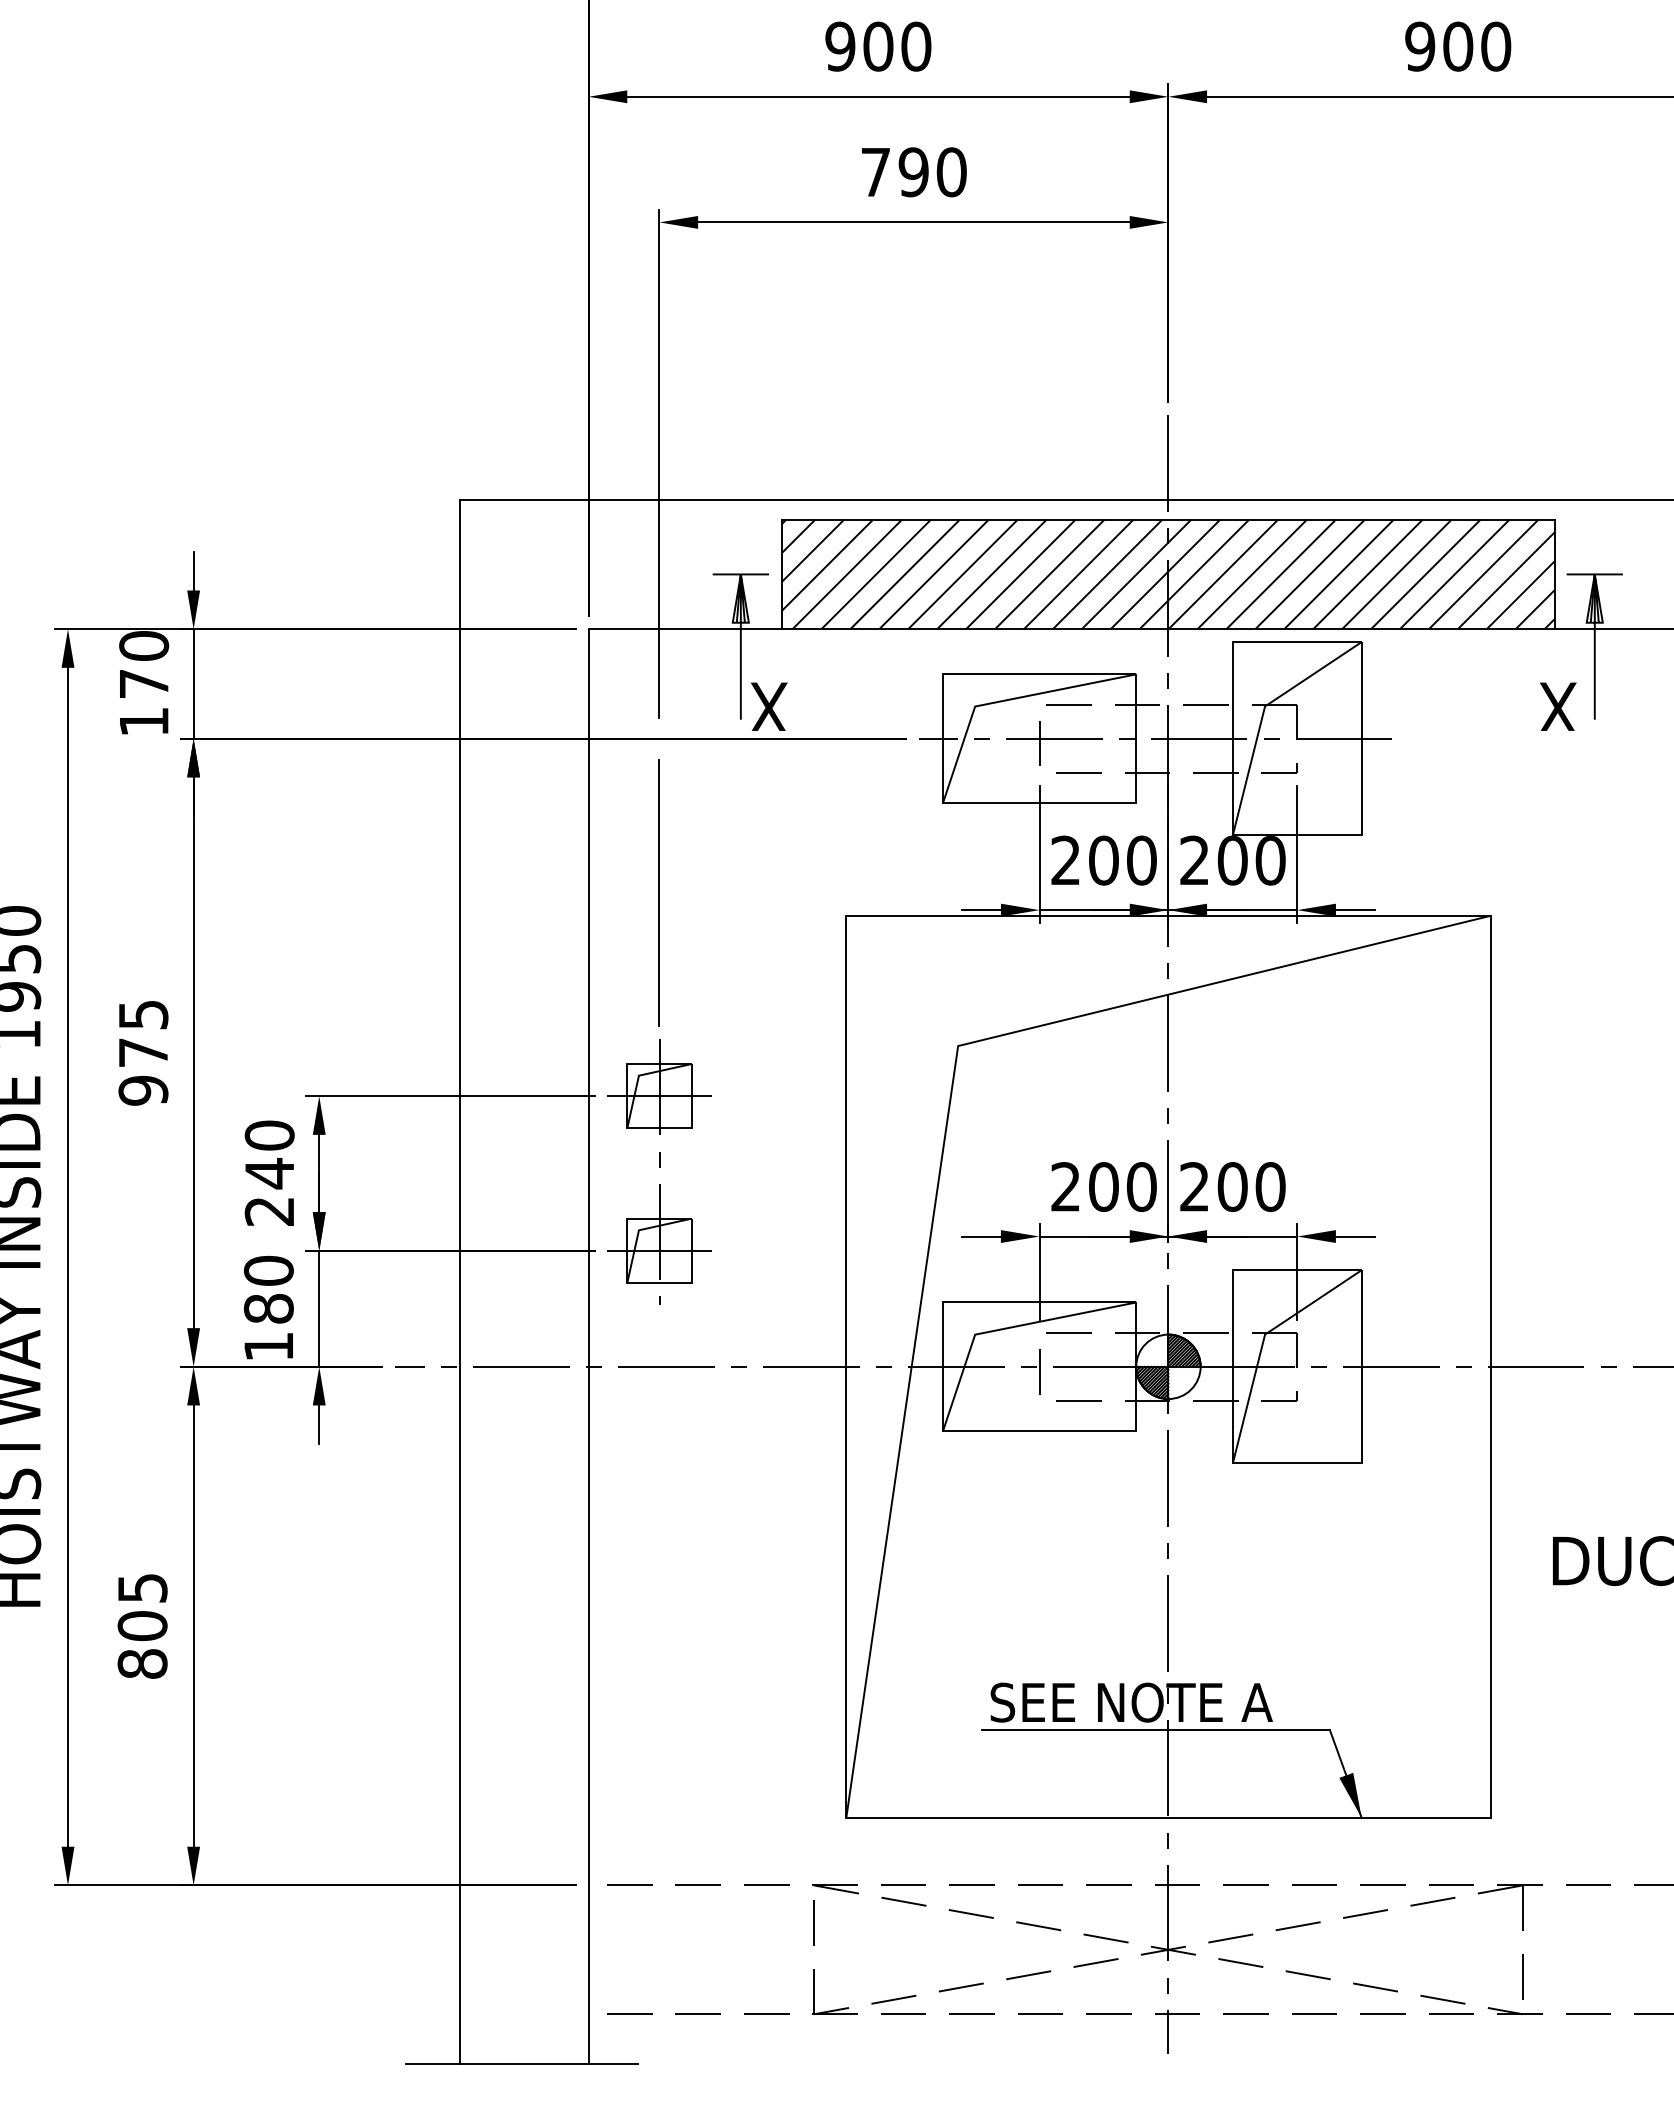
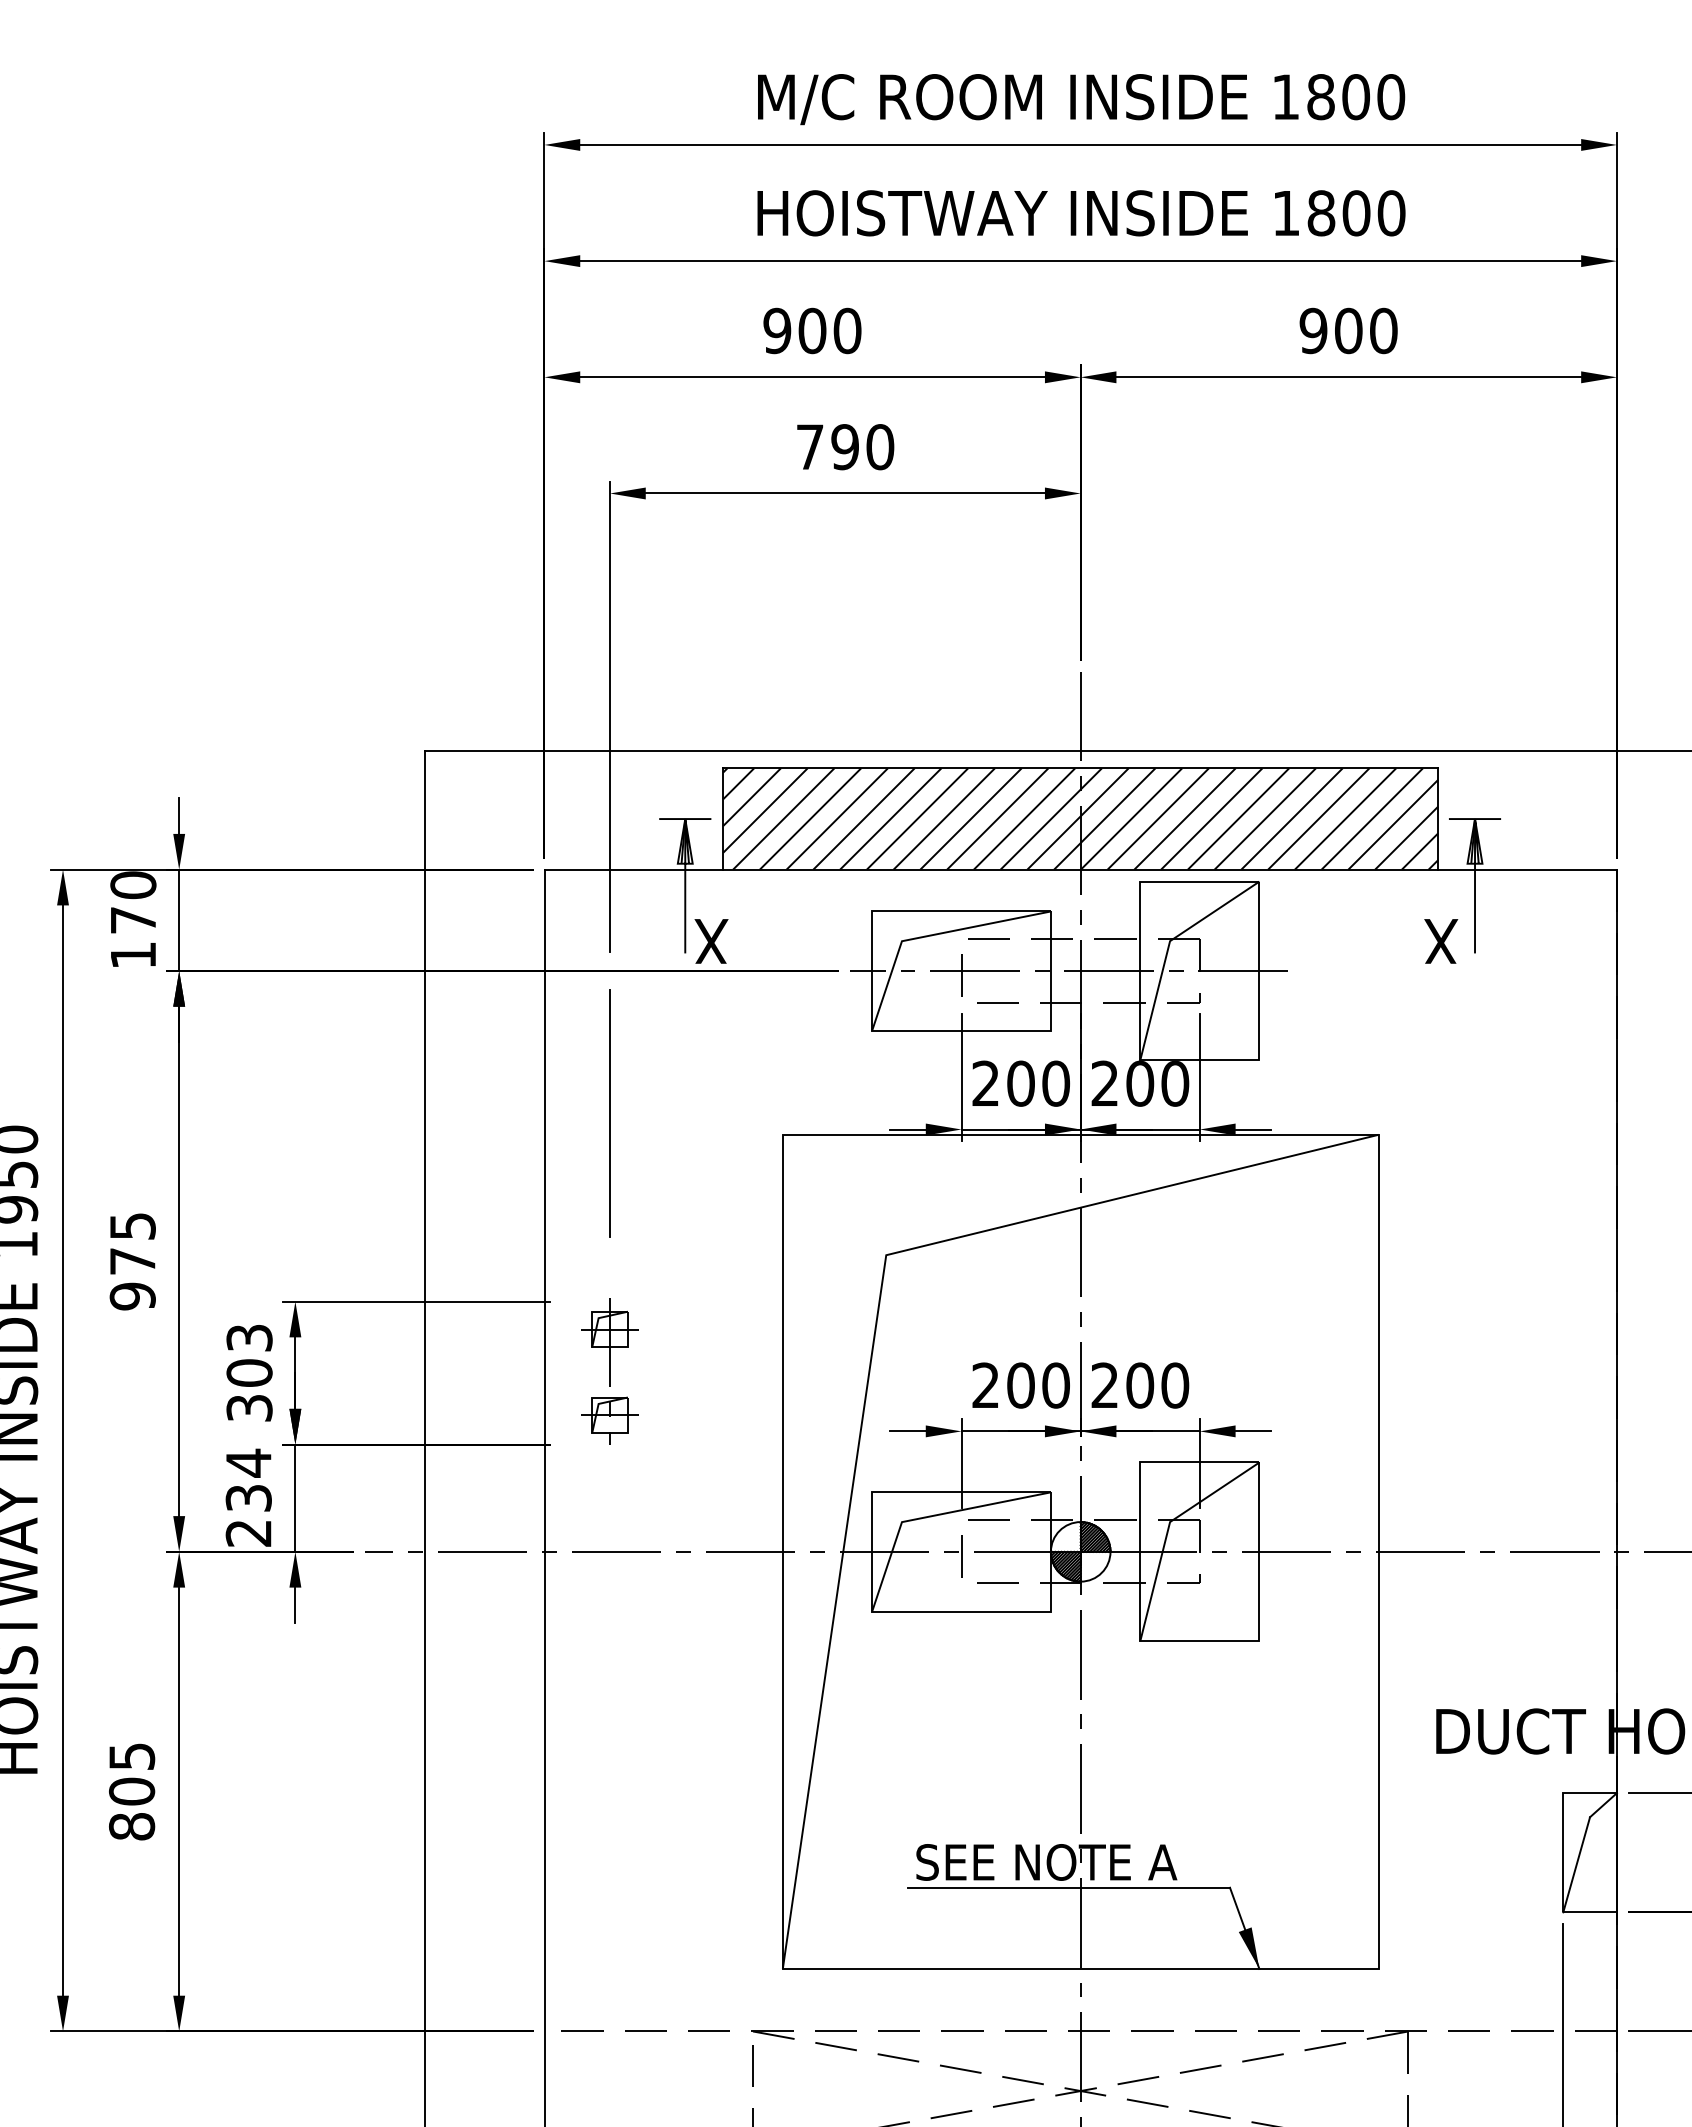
part: (658, 1171) -> (609, 1371), size x0.6
text: (269, 1172) -> (249, 1372), 240 -> 303
text: (268, 1308) -> (248, 1497), 180 -> 234

